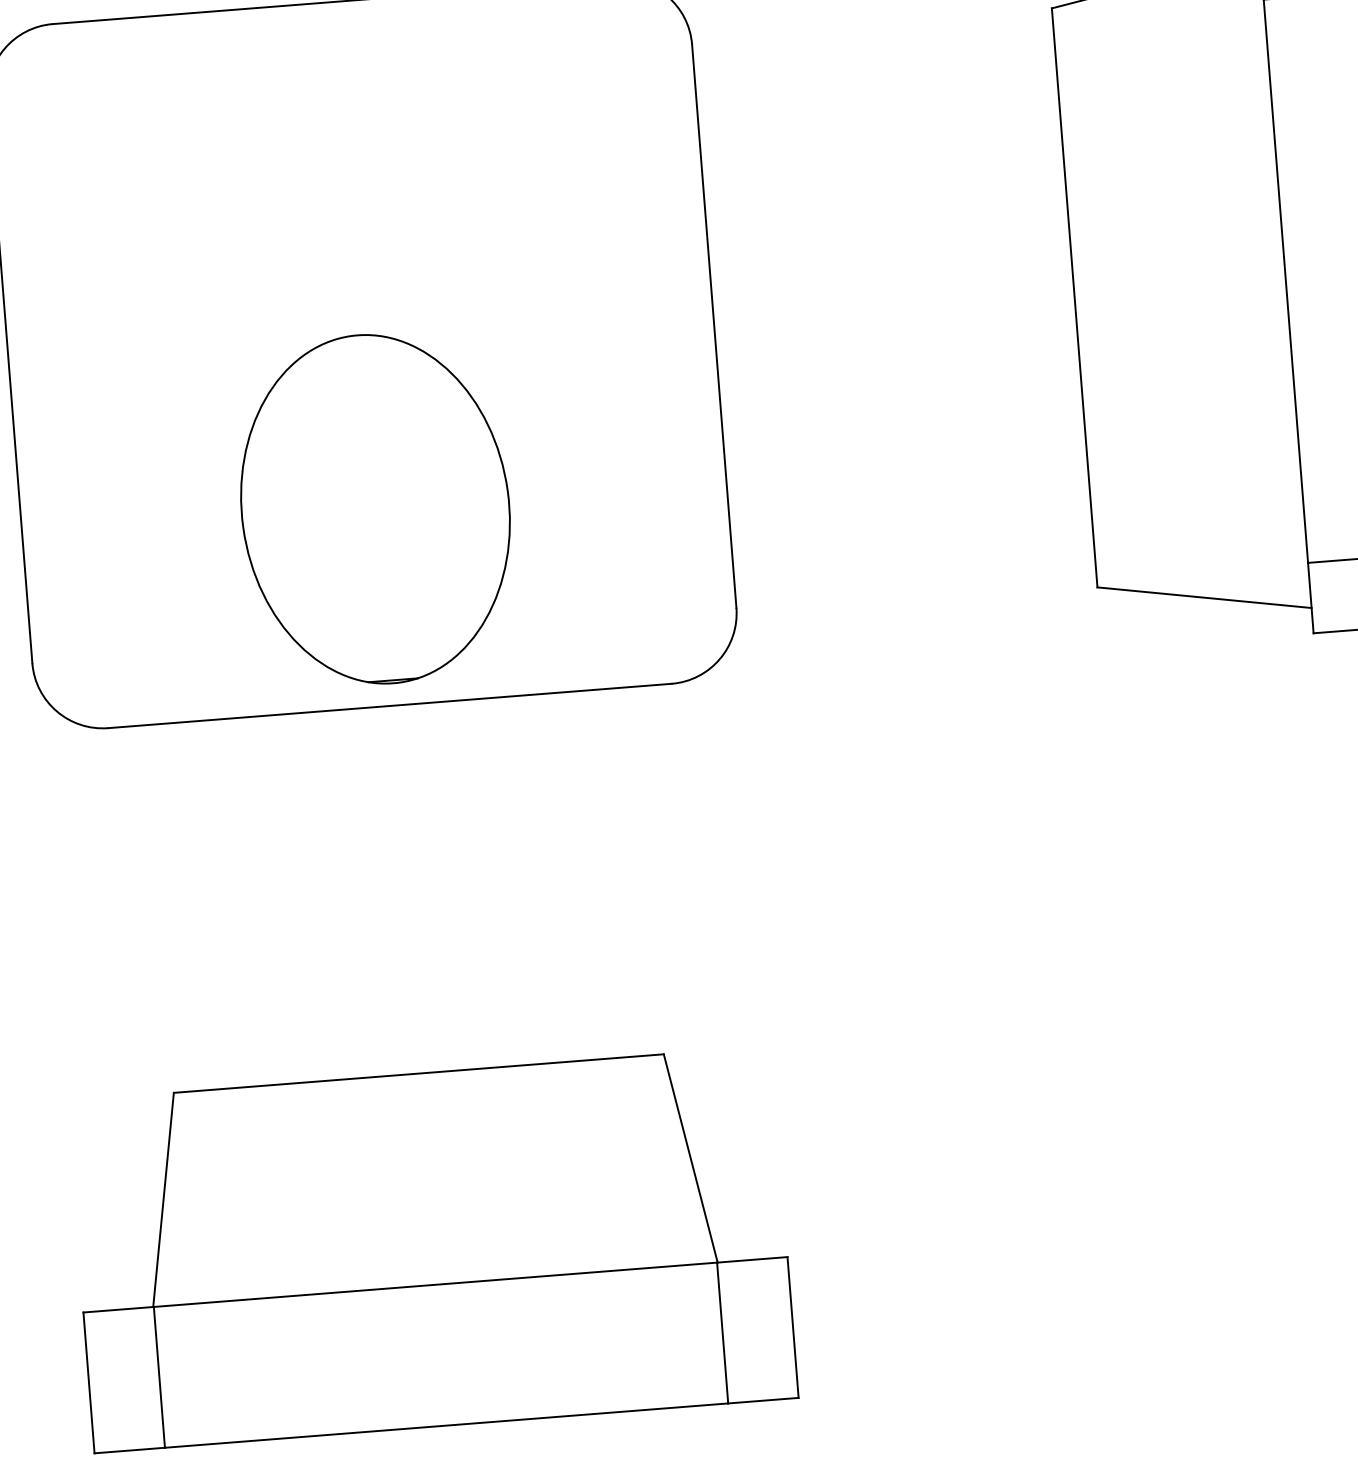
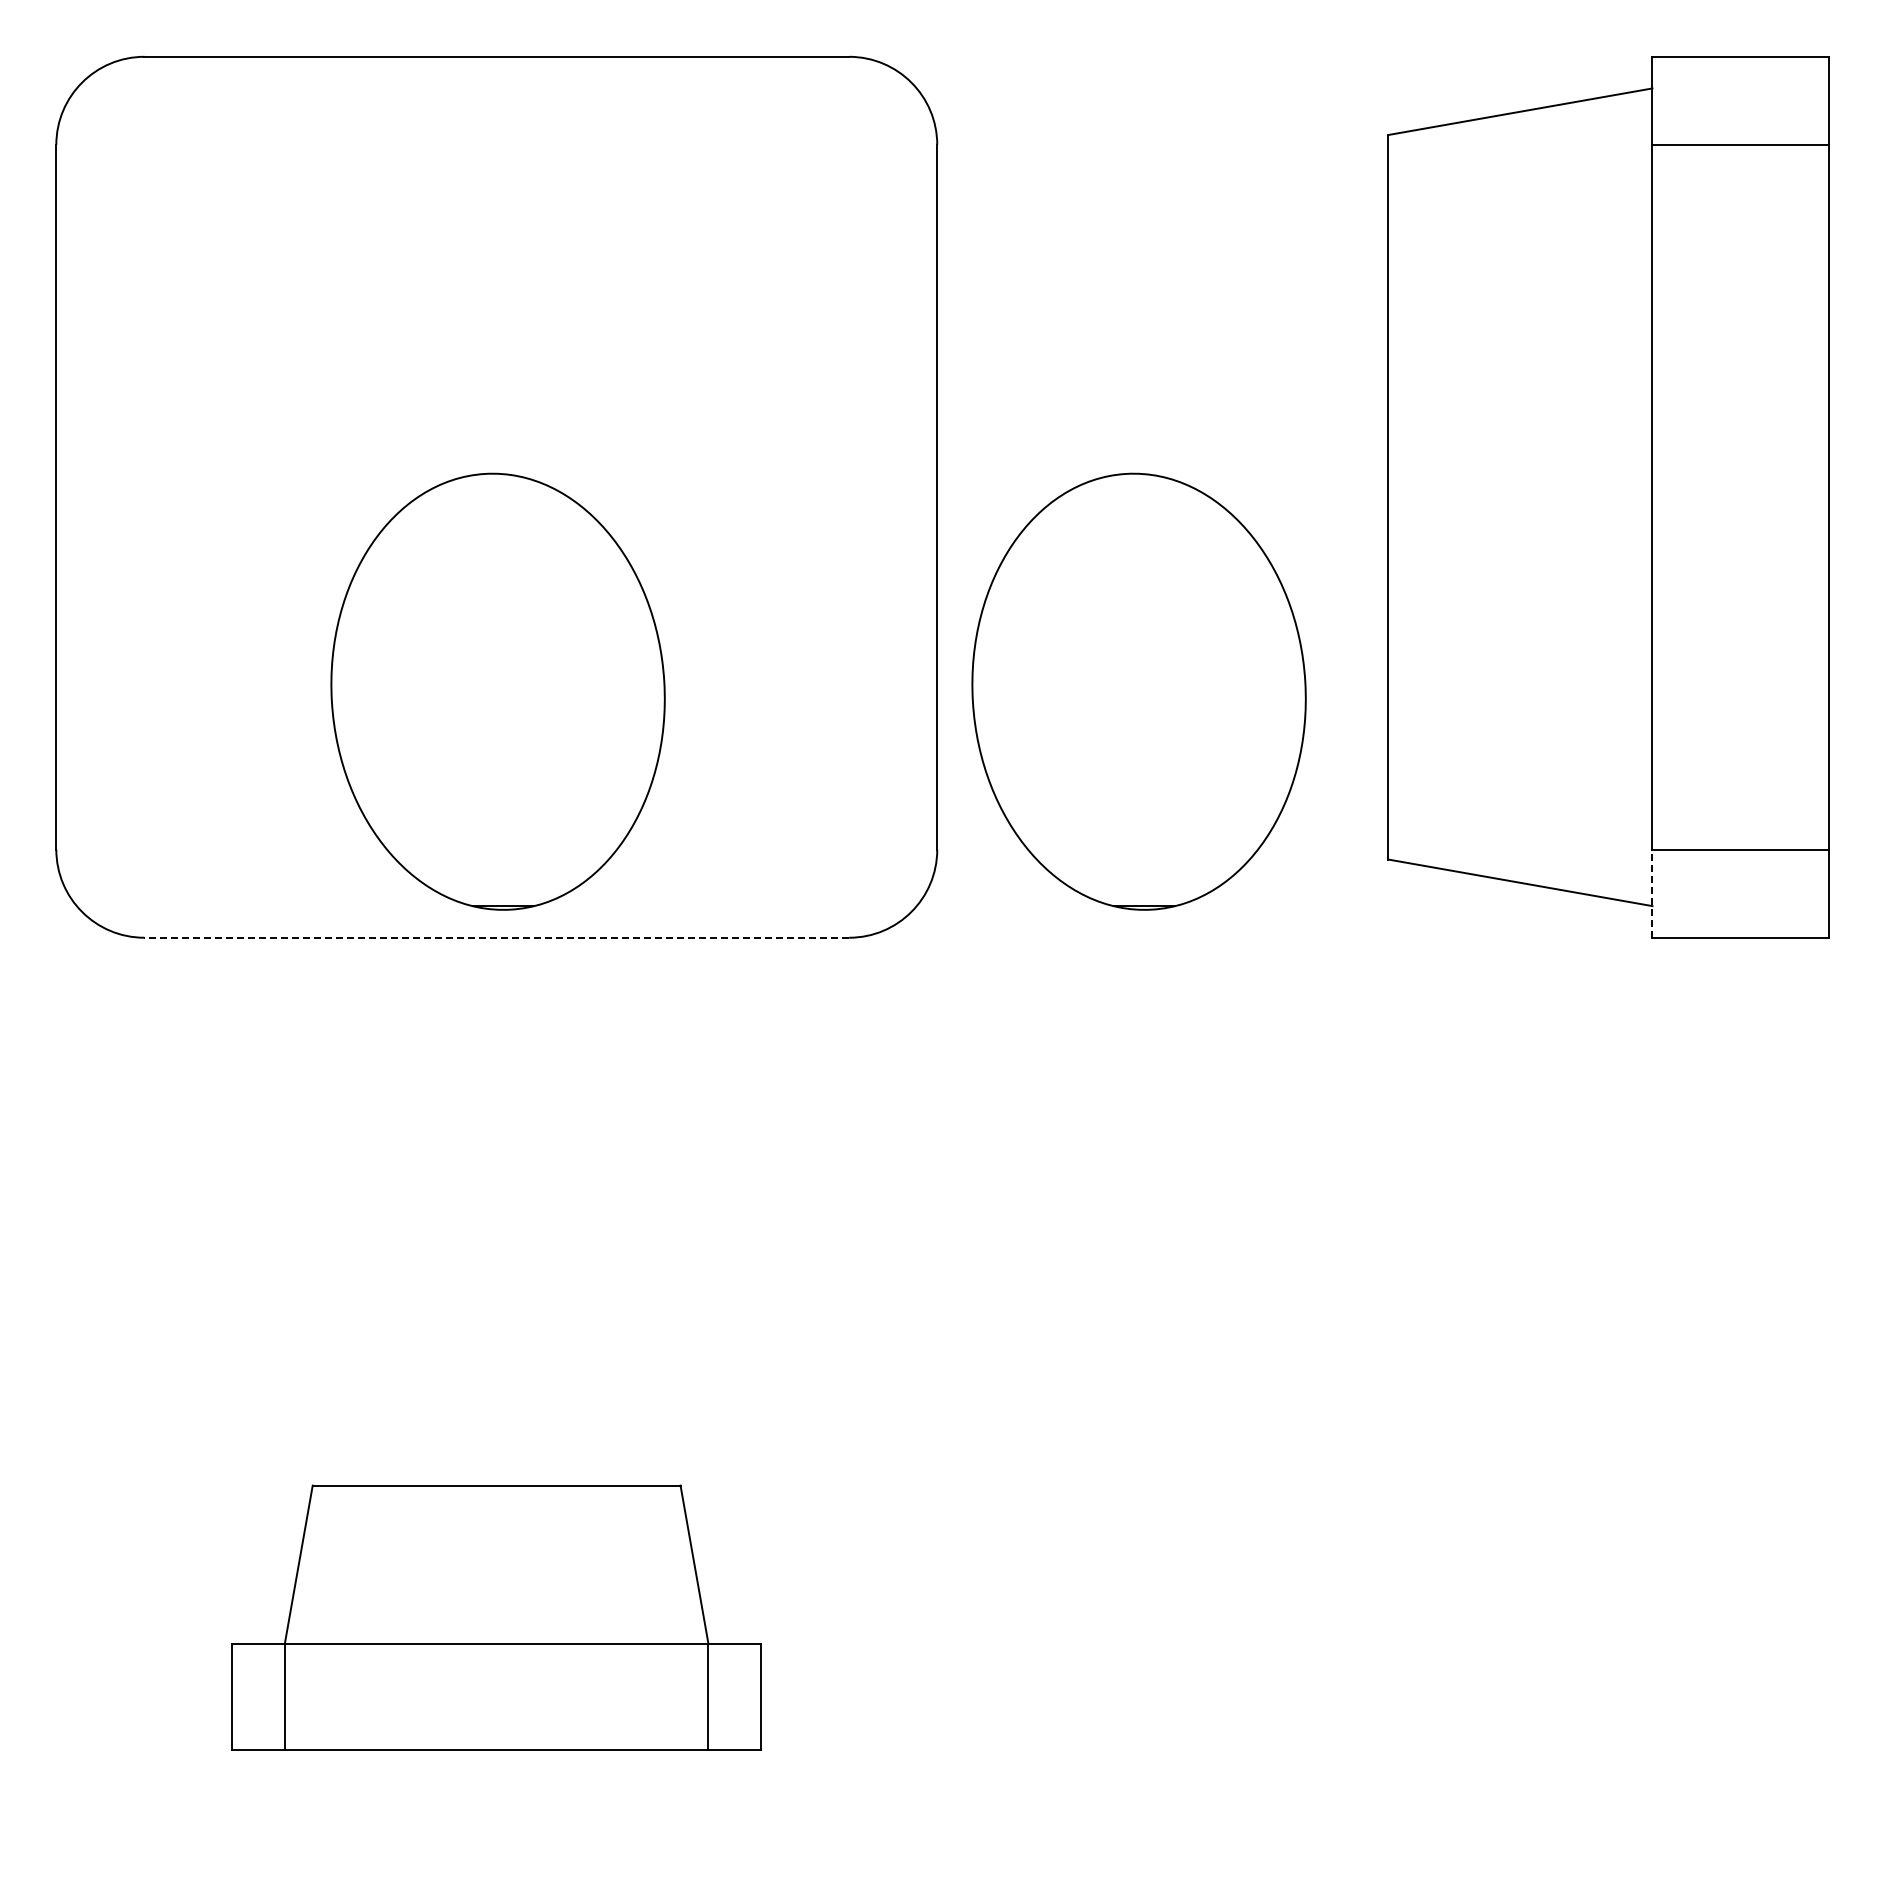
part: (887, 468) -> (1138, 691), added
line: (1310, 597) -> (1652, 893), solid -> dashed
line: (389, 705) -> (496, 937), solid -> dashed
part: (432, 1249) -> (496, 1617), size x0.6

